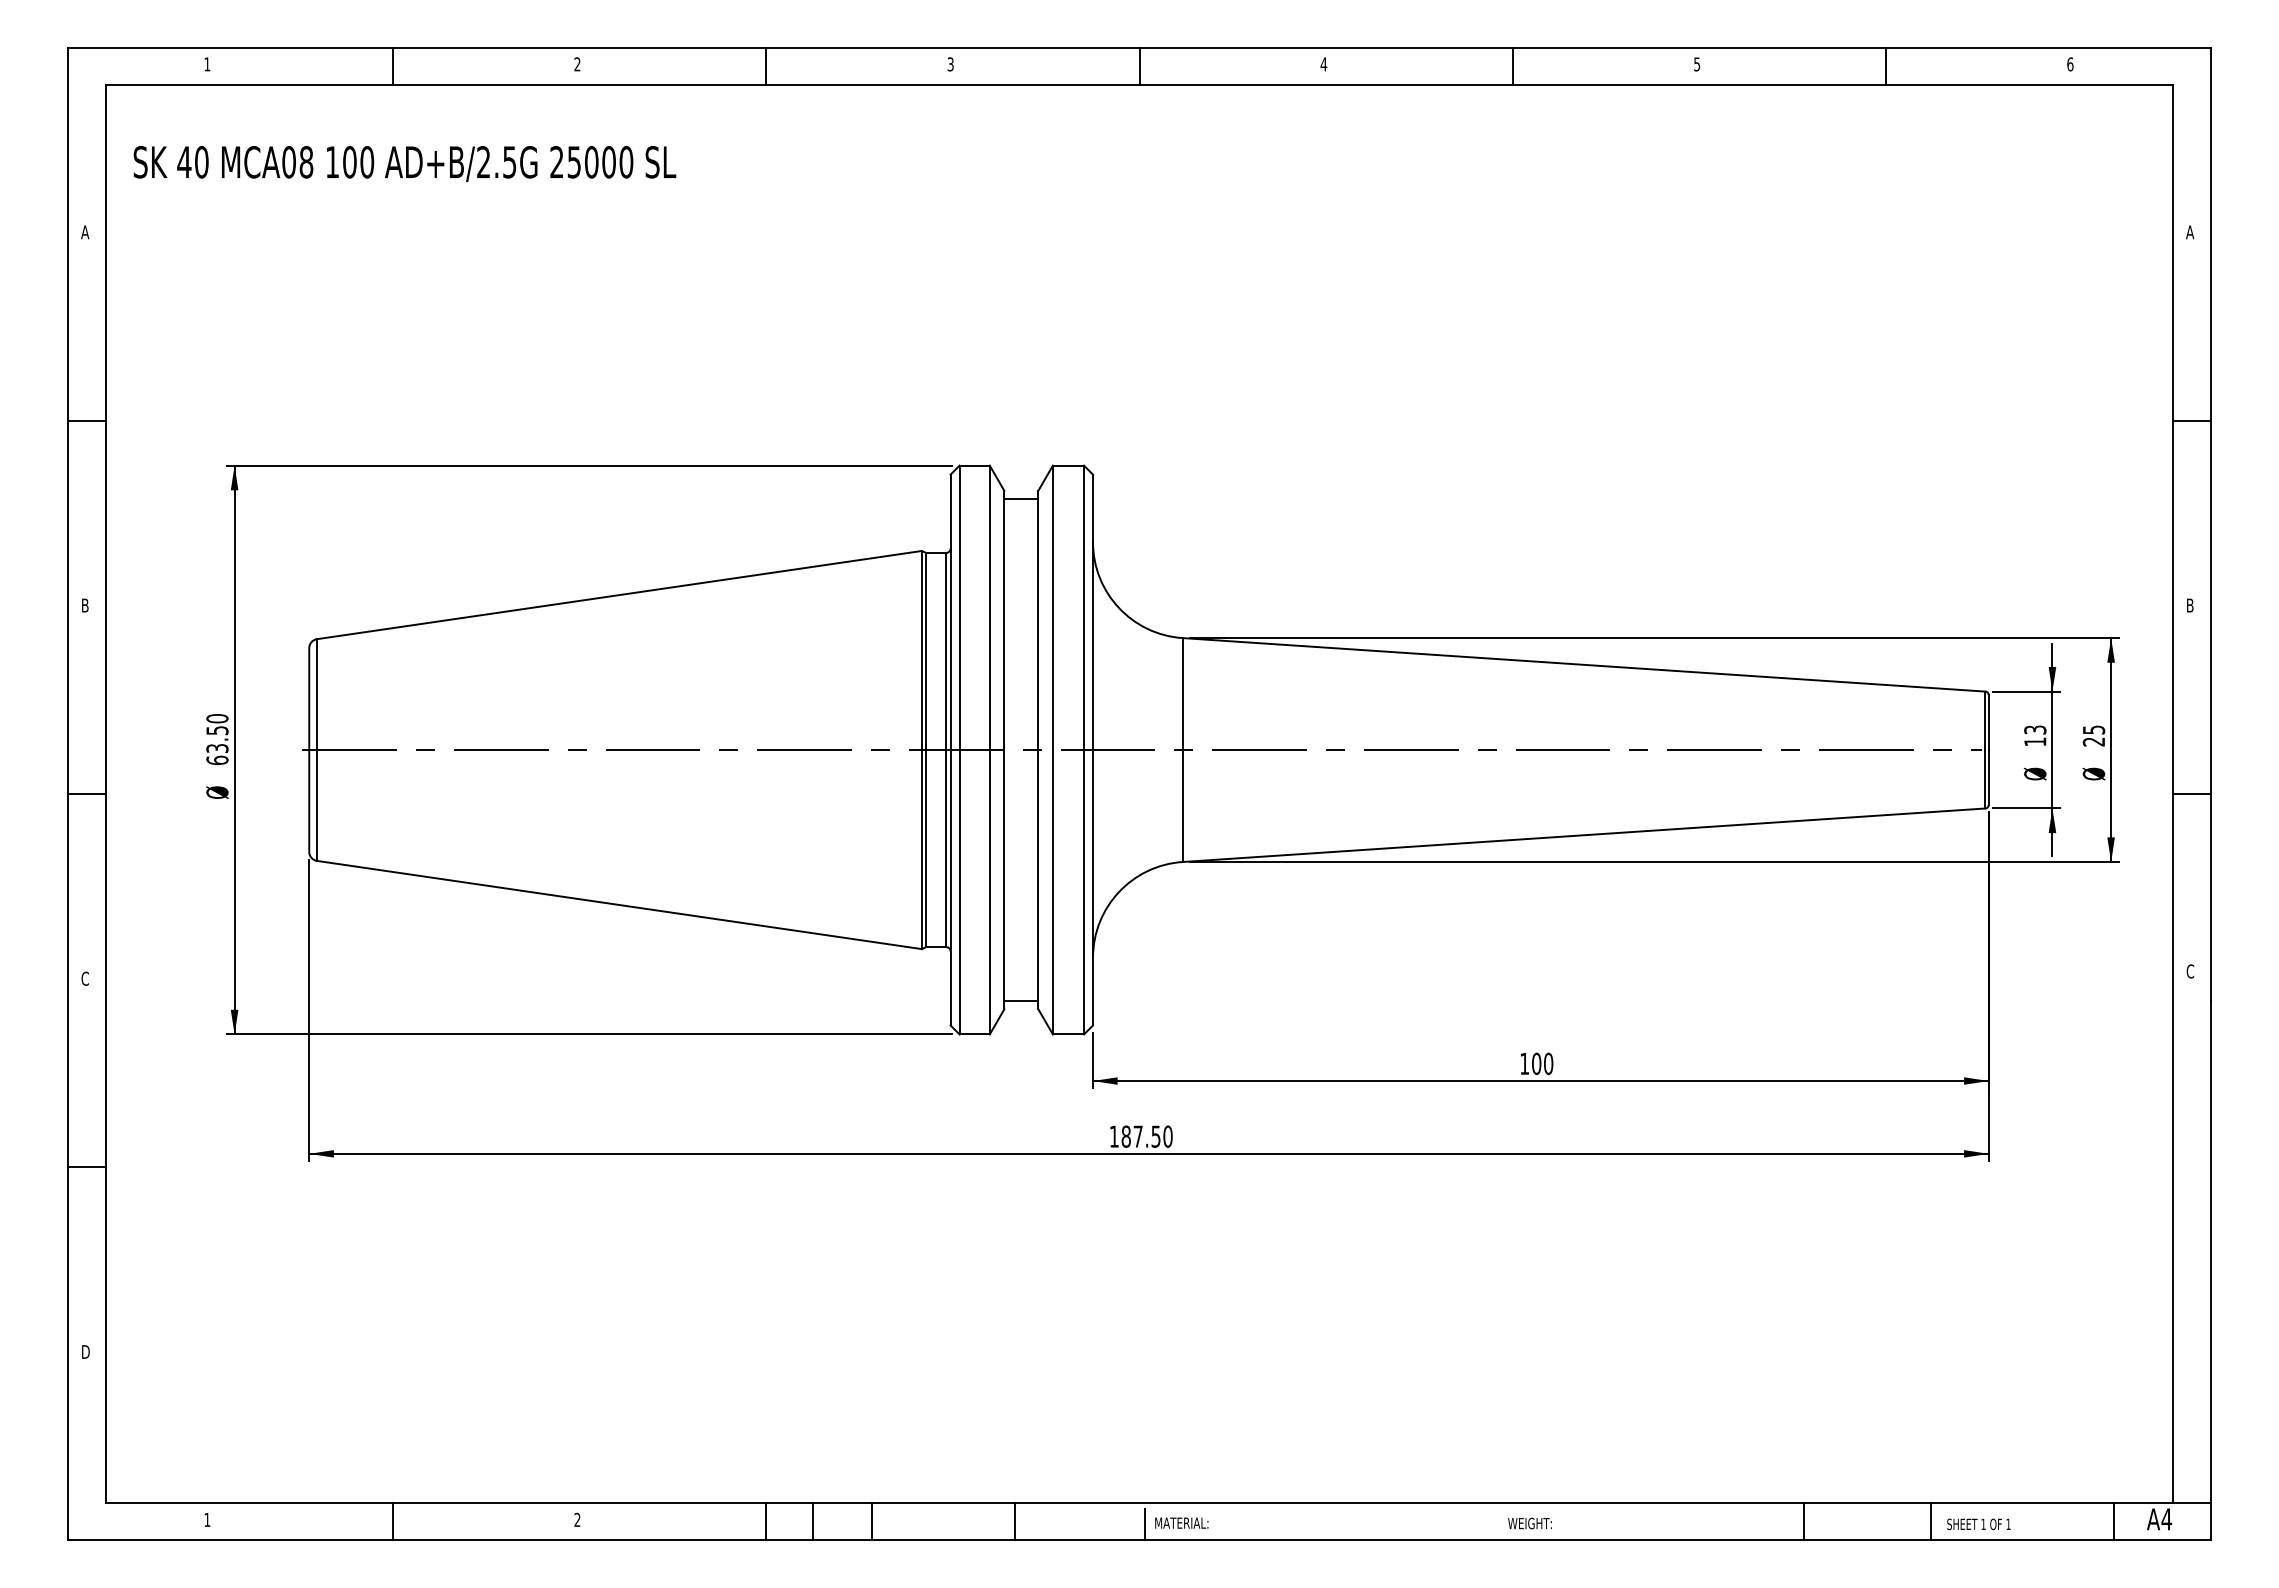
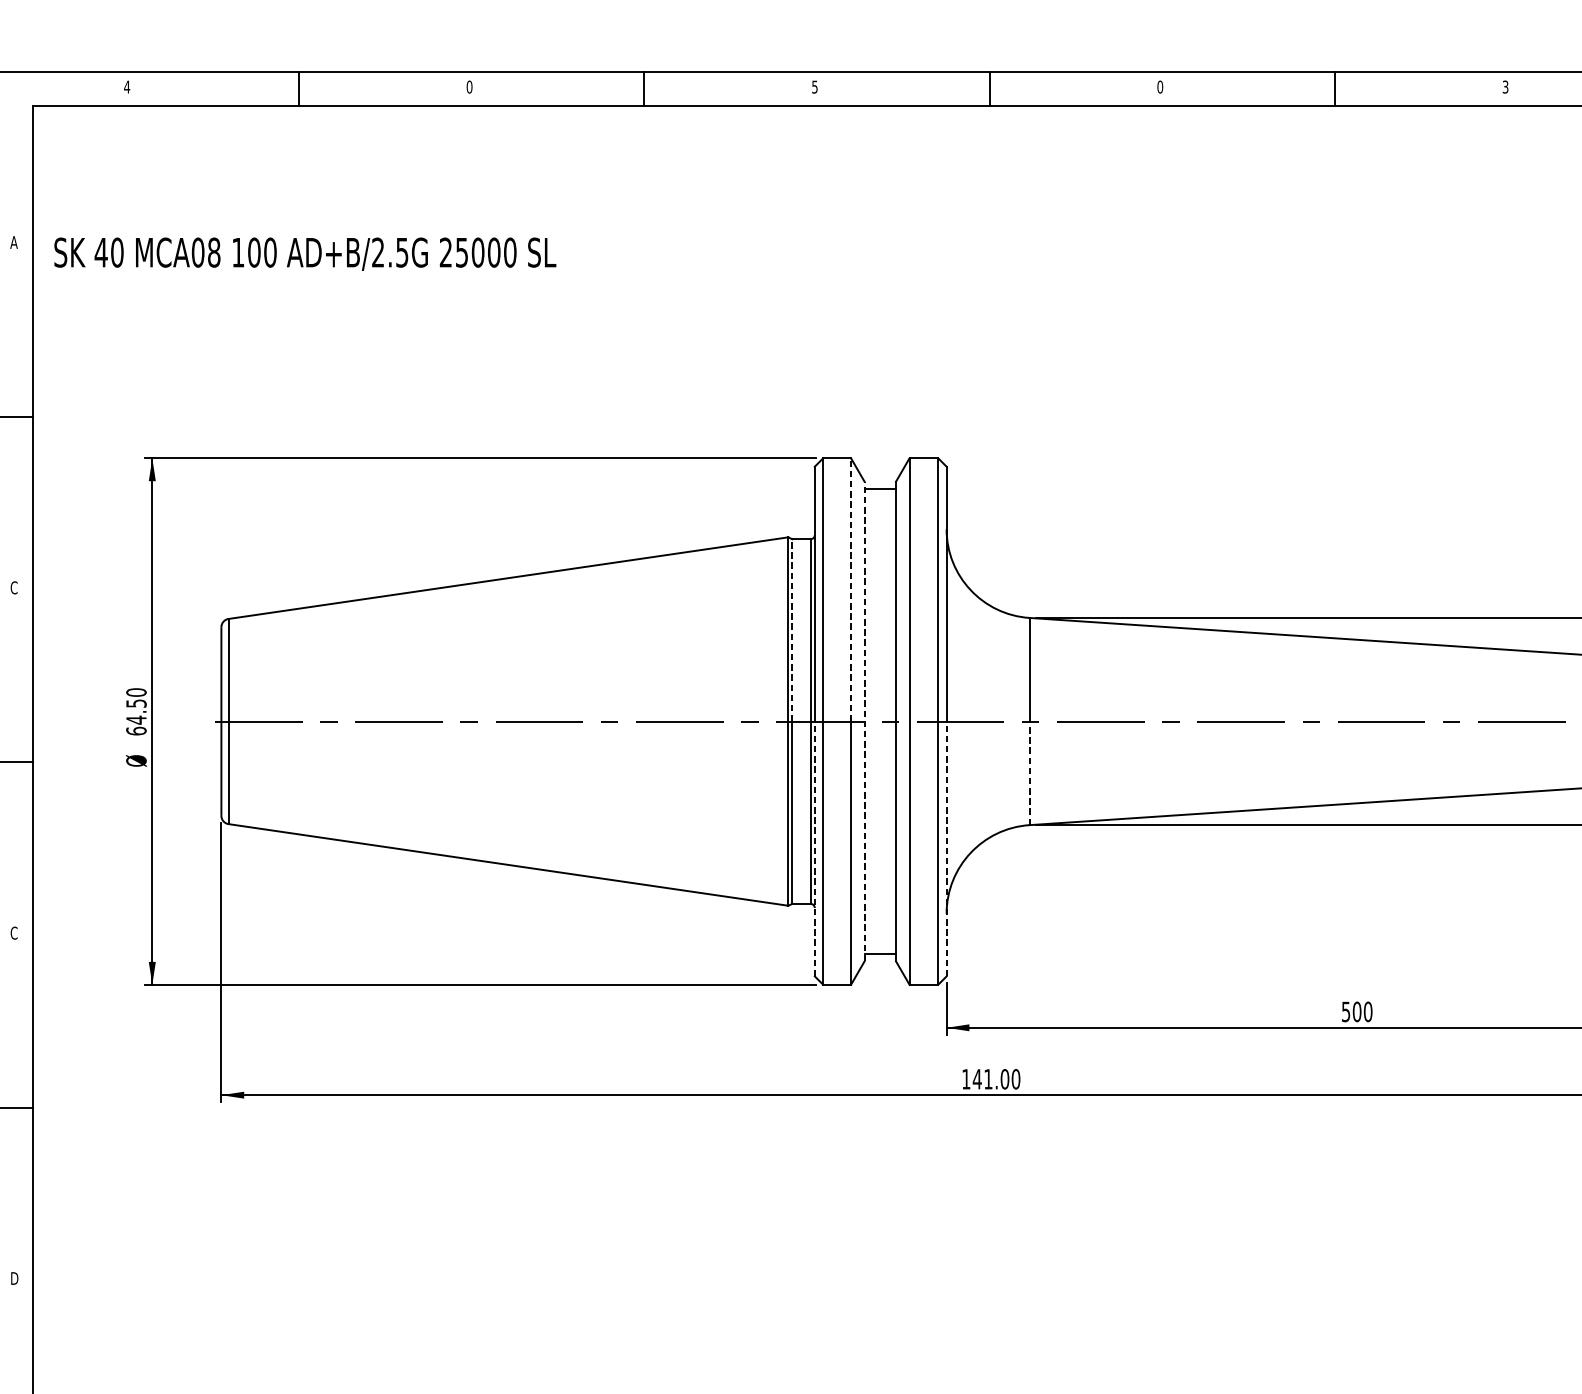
text: (950, 63) -> (814, 86), 3 -> 5
text: (1697, 63) -> (1505, 86), 5 -> 3
text: (207, 64) -> (127, 87), 1 -> 4
text: (577, 64) -> (469, 87), 2 -> 0
text: (1323, 64) -> (1159, 87), 4 -> 0
text: (404, 164) -> (304, 254), moved
text: (84, 605) -> (13, 587), B -> C
line: (989, 607) -> (850, 589), solid -> dashed
line: (926, 651) -> (792, 630), solid -> dashed
text: (217, 748) -> (136, 720), 63.50 -> 64.50
line: (1004, 749) -> (864, 721), solid -> dashed
line: (1182, 806) -> (1029, 773), solid -> dashed
line: (950, 887) -> (814, 848), solid -> dashed
line: (1093, 887) -> (947, 848), solid -> dashed
text: (1524, 1064) -> (1345, 1012), 100 -> 500
text: (1140, 1136) -> (990, 1079), 187.50 -> 141.00

